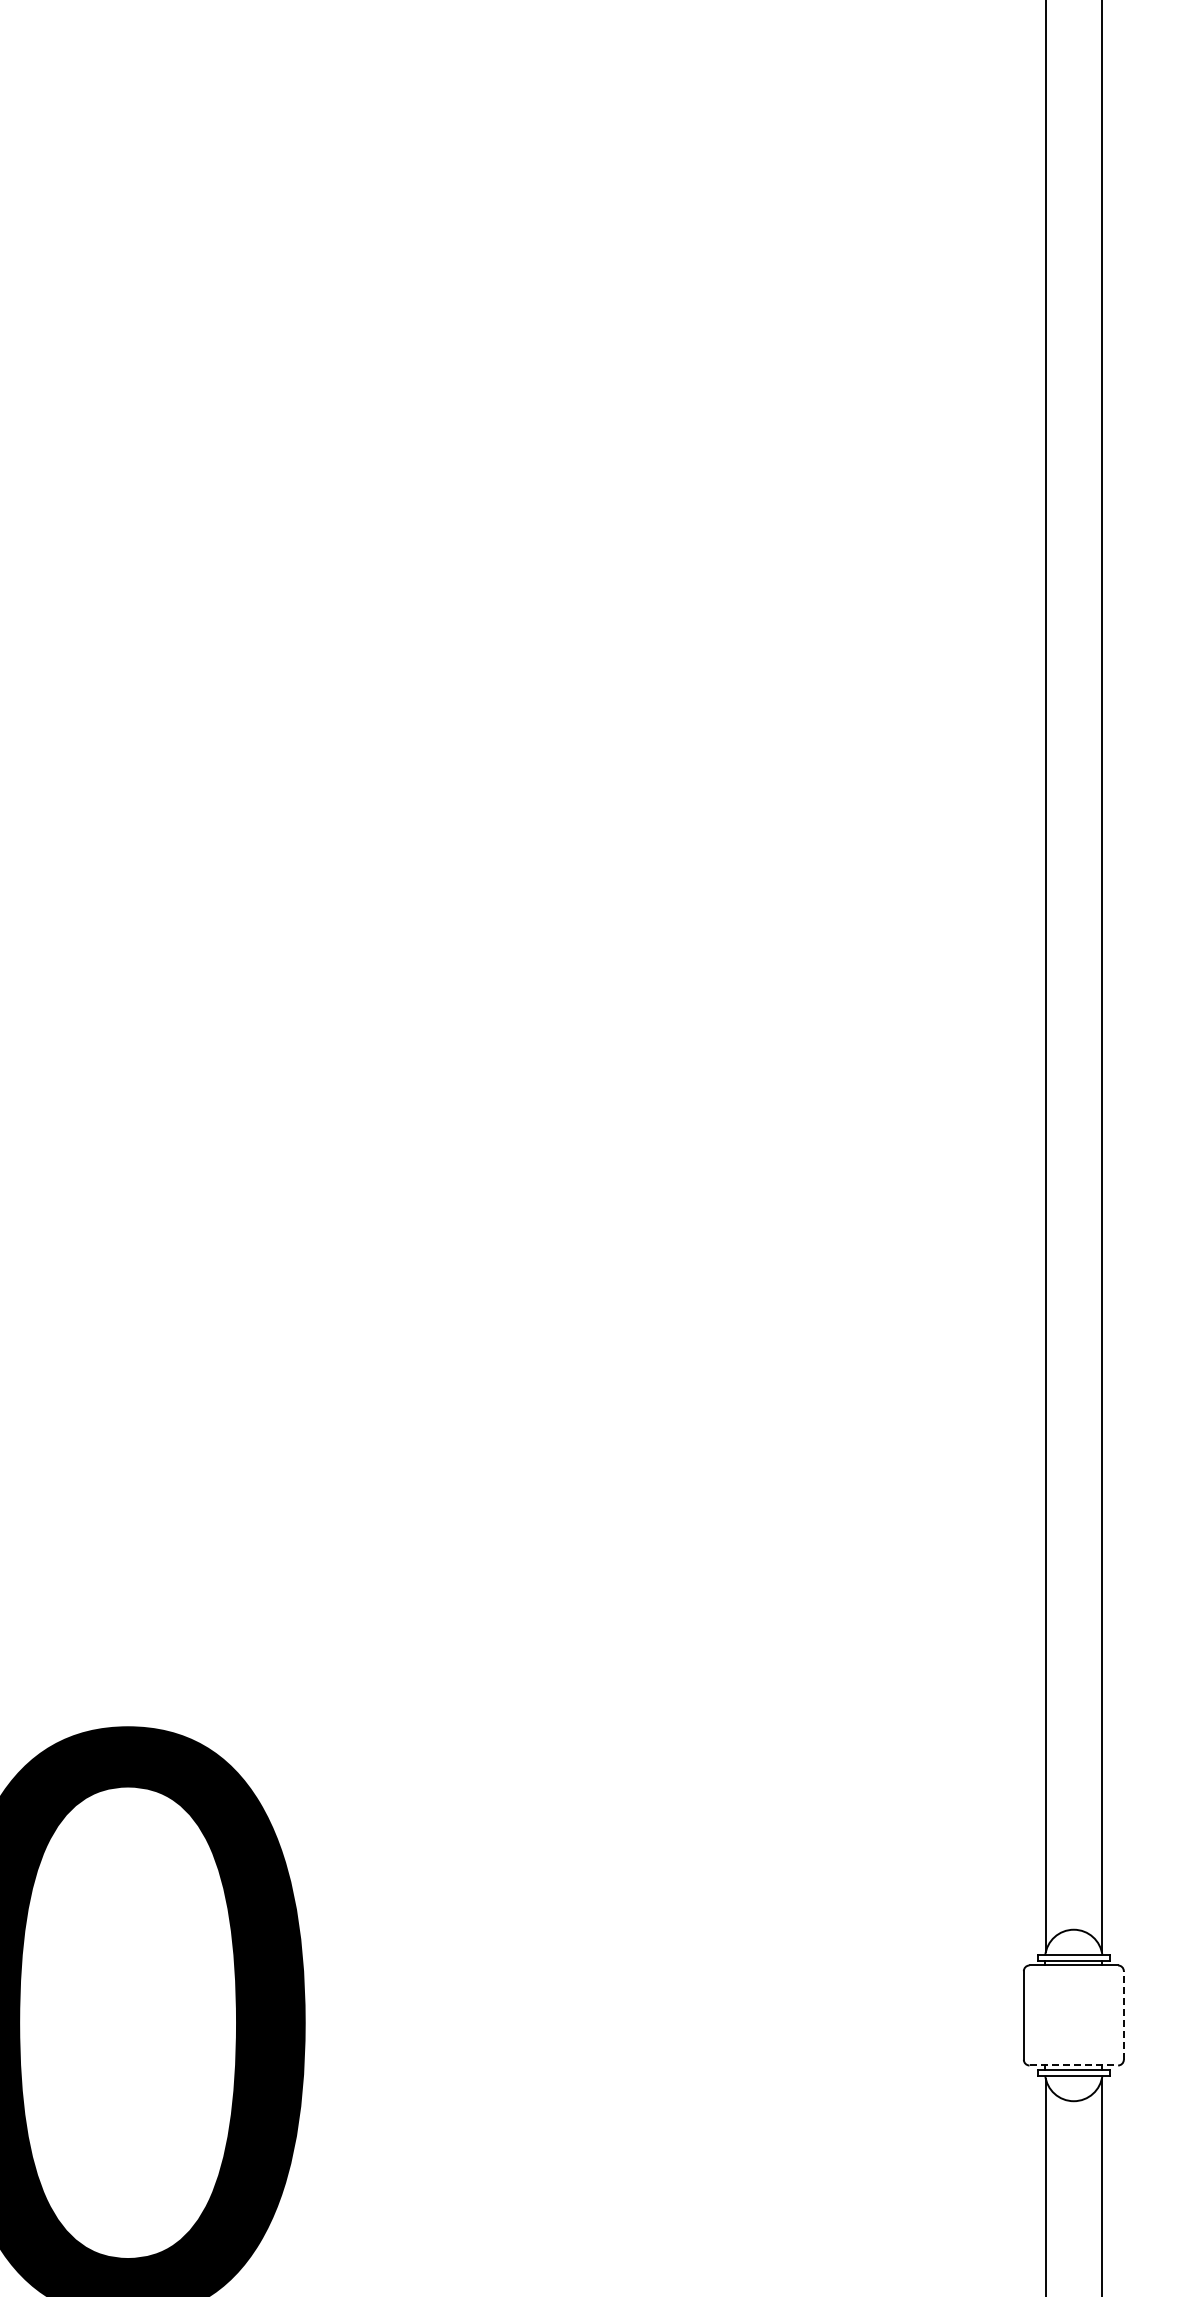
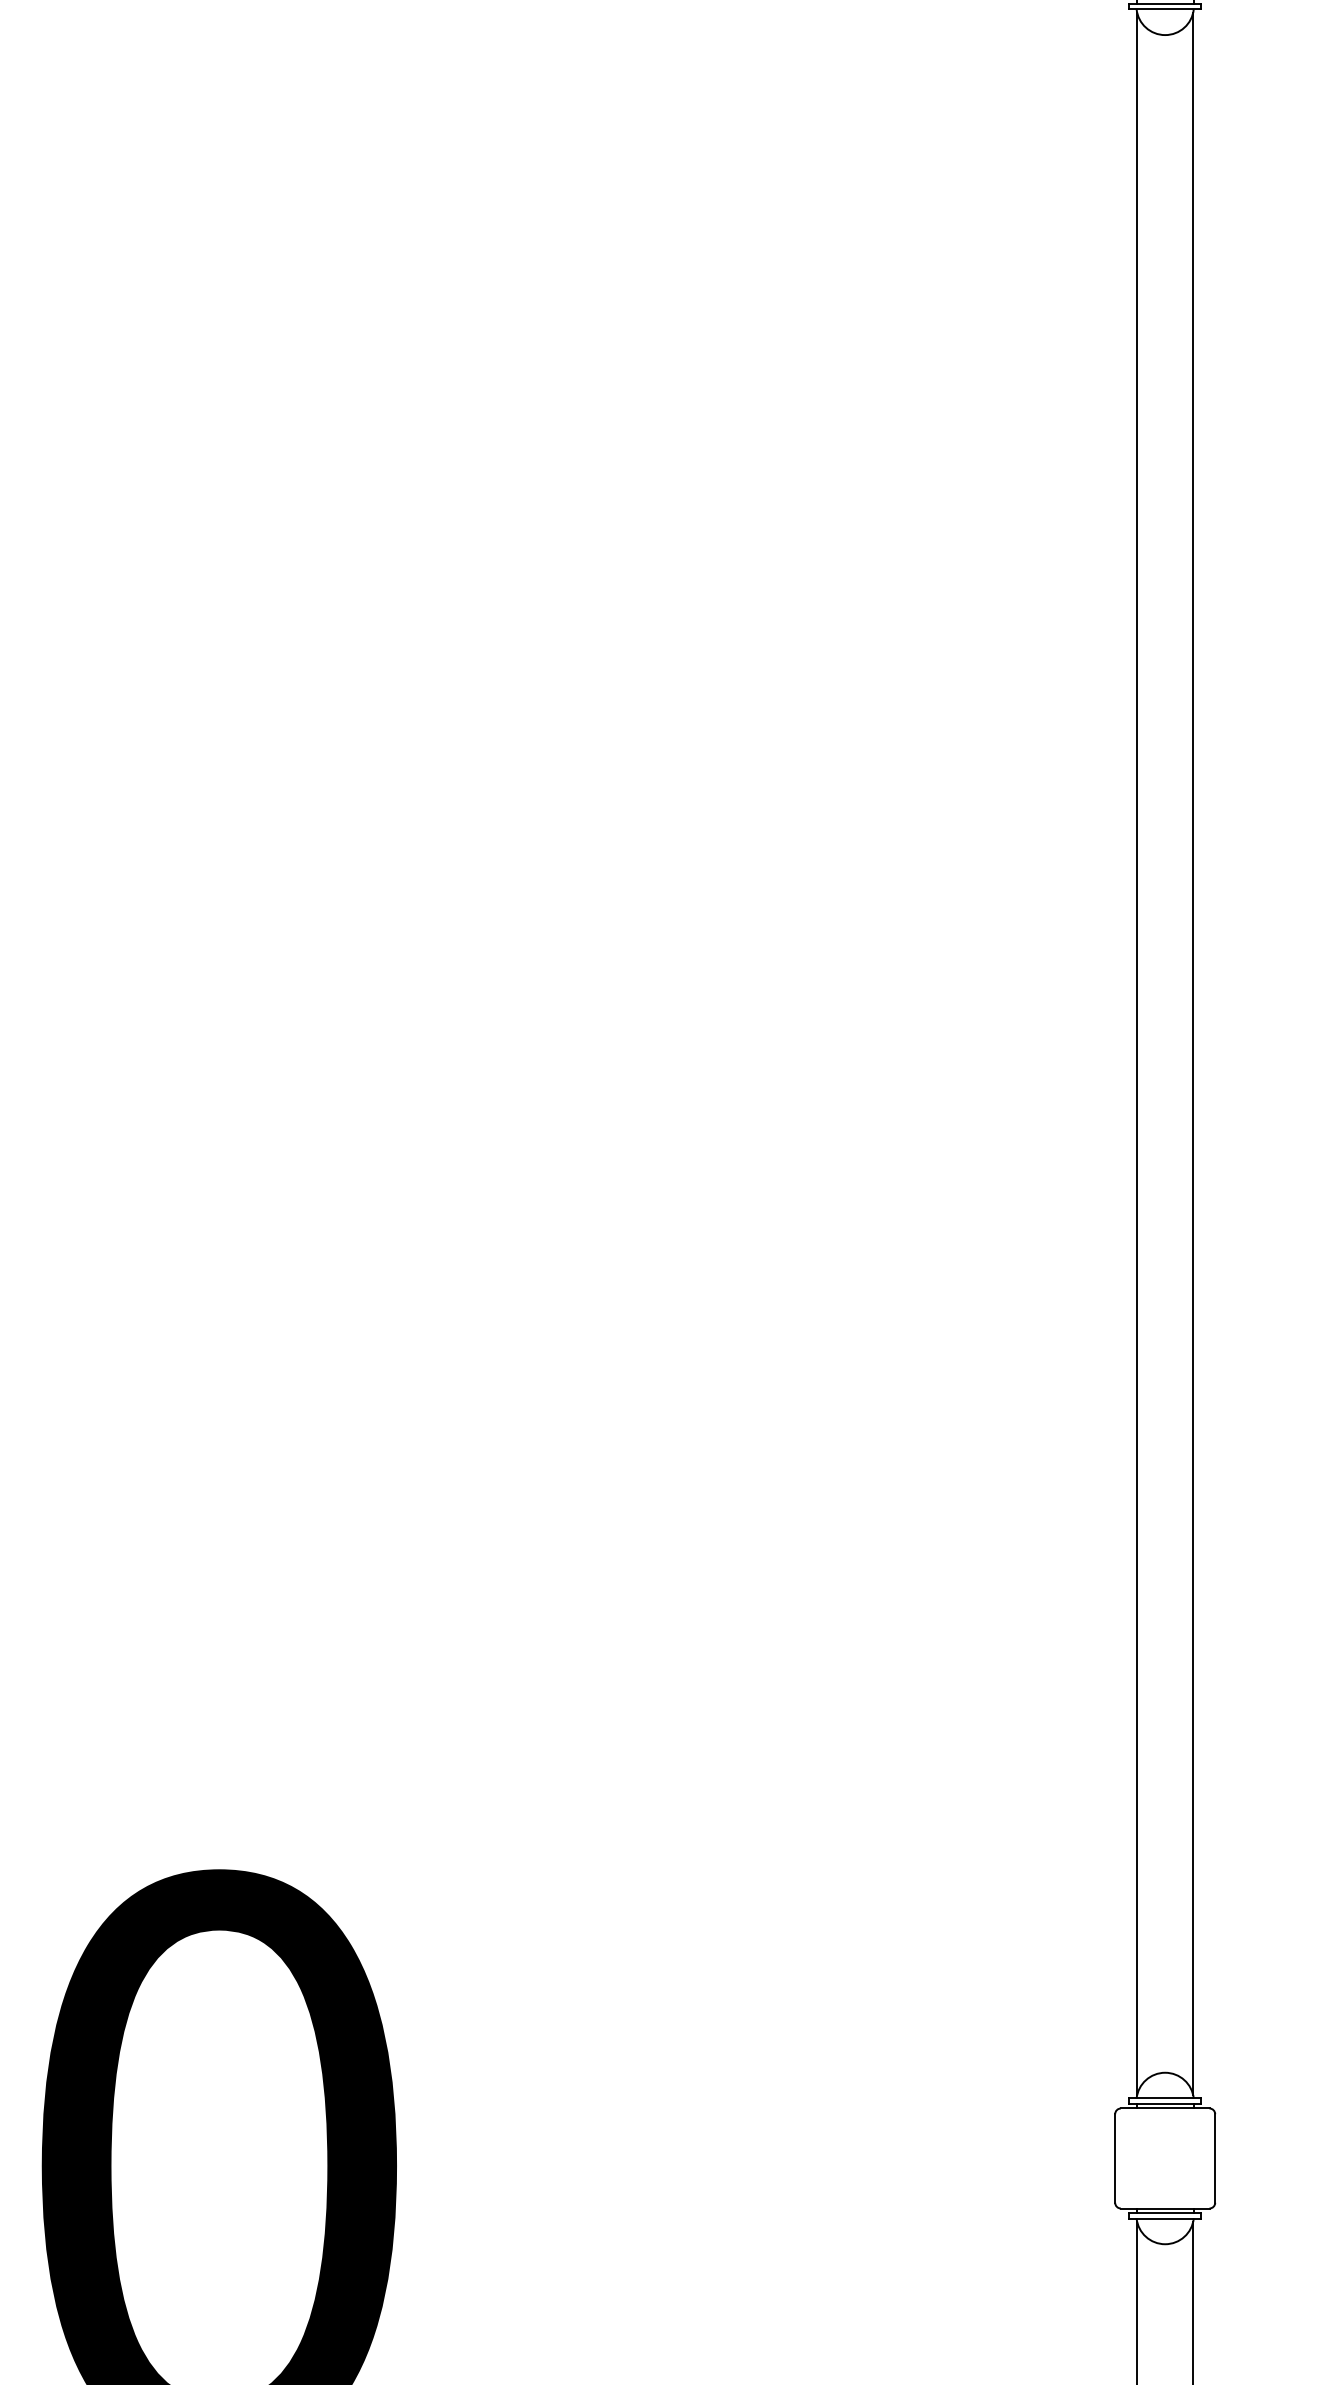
line: (1124, 2015) -> (1215, 2158), dashed -> solid
line: (1074, 2065) -> (1165, 2208), dashed -> solid

